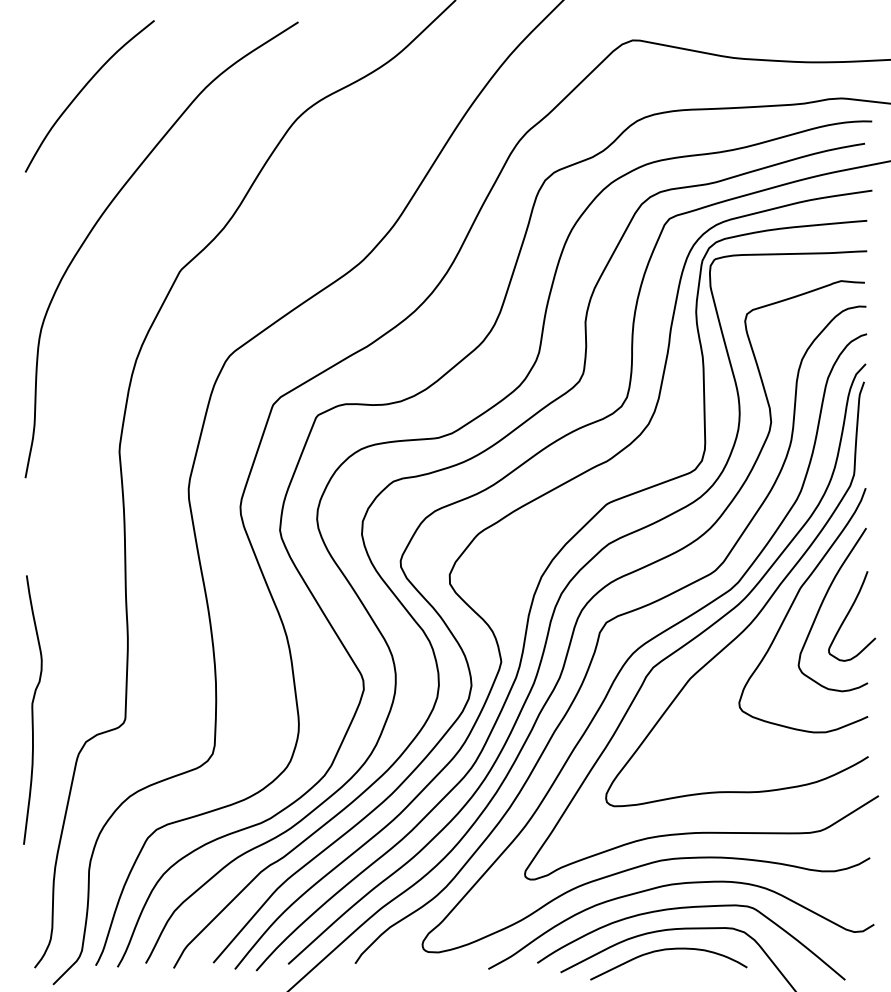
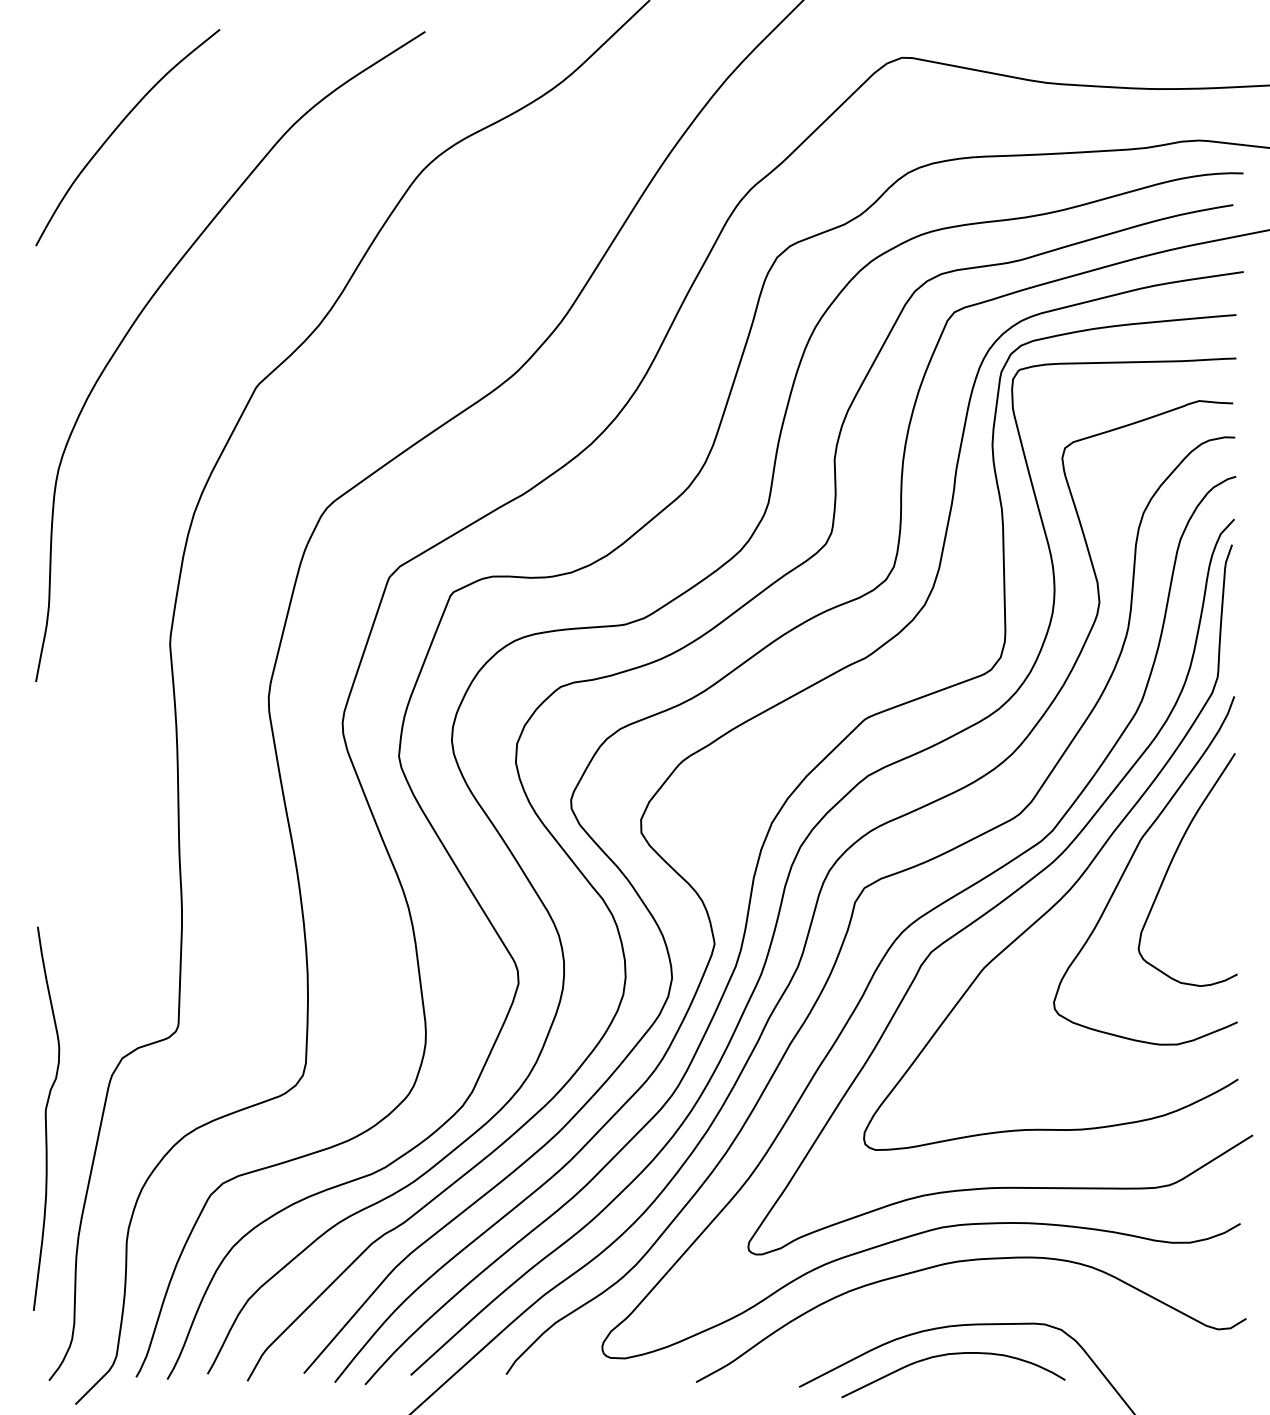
curve: (849, 613) -> (1210, 875), removed
curve: (32, 709) -> (46, 1118), moved
curve: (687, 908) -> (980, 1295), removed

